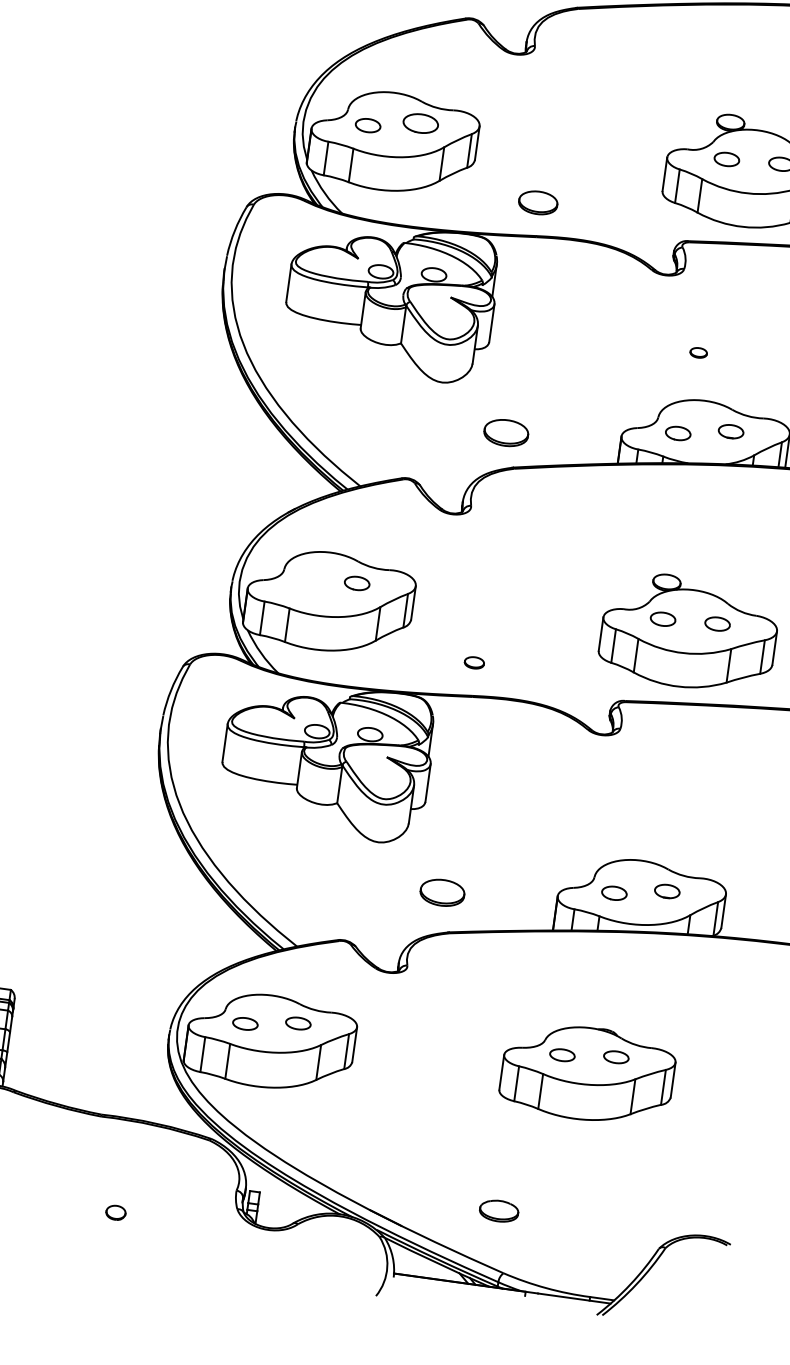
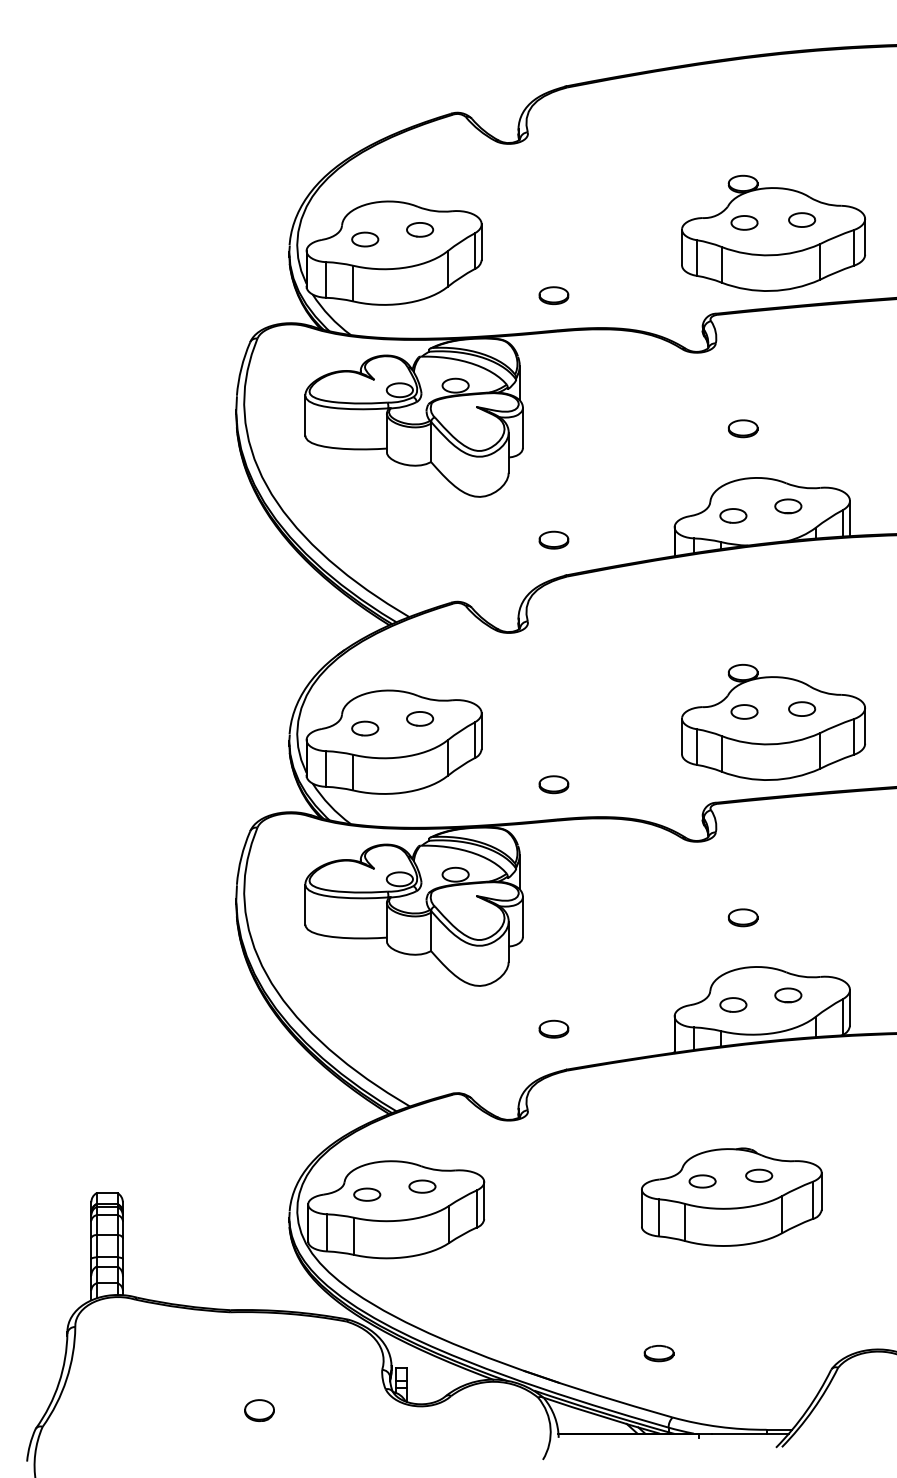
part: (421, 123) -> (420, 229), size x0.71
part: (537, 202) -> (553, 295), size x0.71
part: (698, 352) -> (742, 428), size x1.67
part: (506, 432) -> (553, 539), size x0.62
part: (304, 585) -> (365, 728), added
part: (474, 662) -> (553, 784), size x1.43
part: (634, 812) -> (742, 917), added
part: (442, 891) -> (553, 1028), size x0.62
part: (498, 1211) -> (658, 1353), size x0.71
part: (115, 1212) -> (259, 1410), size x1.43

